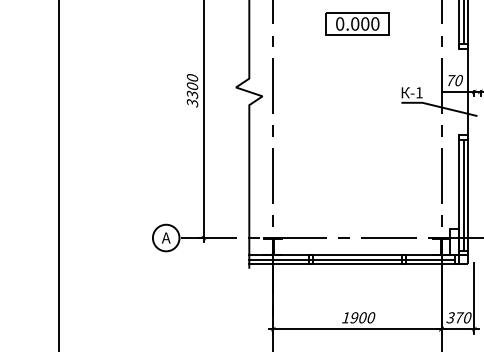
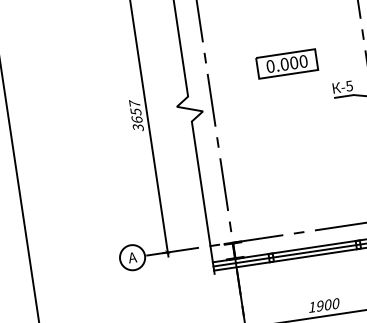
part: (357, 23) -> (286, 63), moved
text: (192, 86) -> (135, 111), 3300 -> 3657
text: (419, 92) -> (349, 85), -1 -> -5

